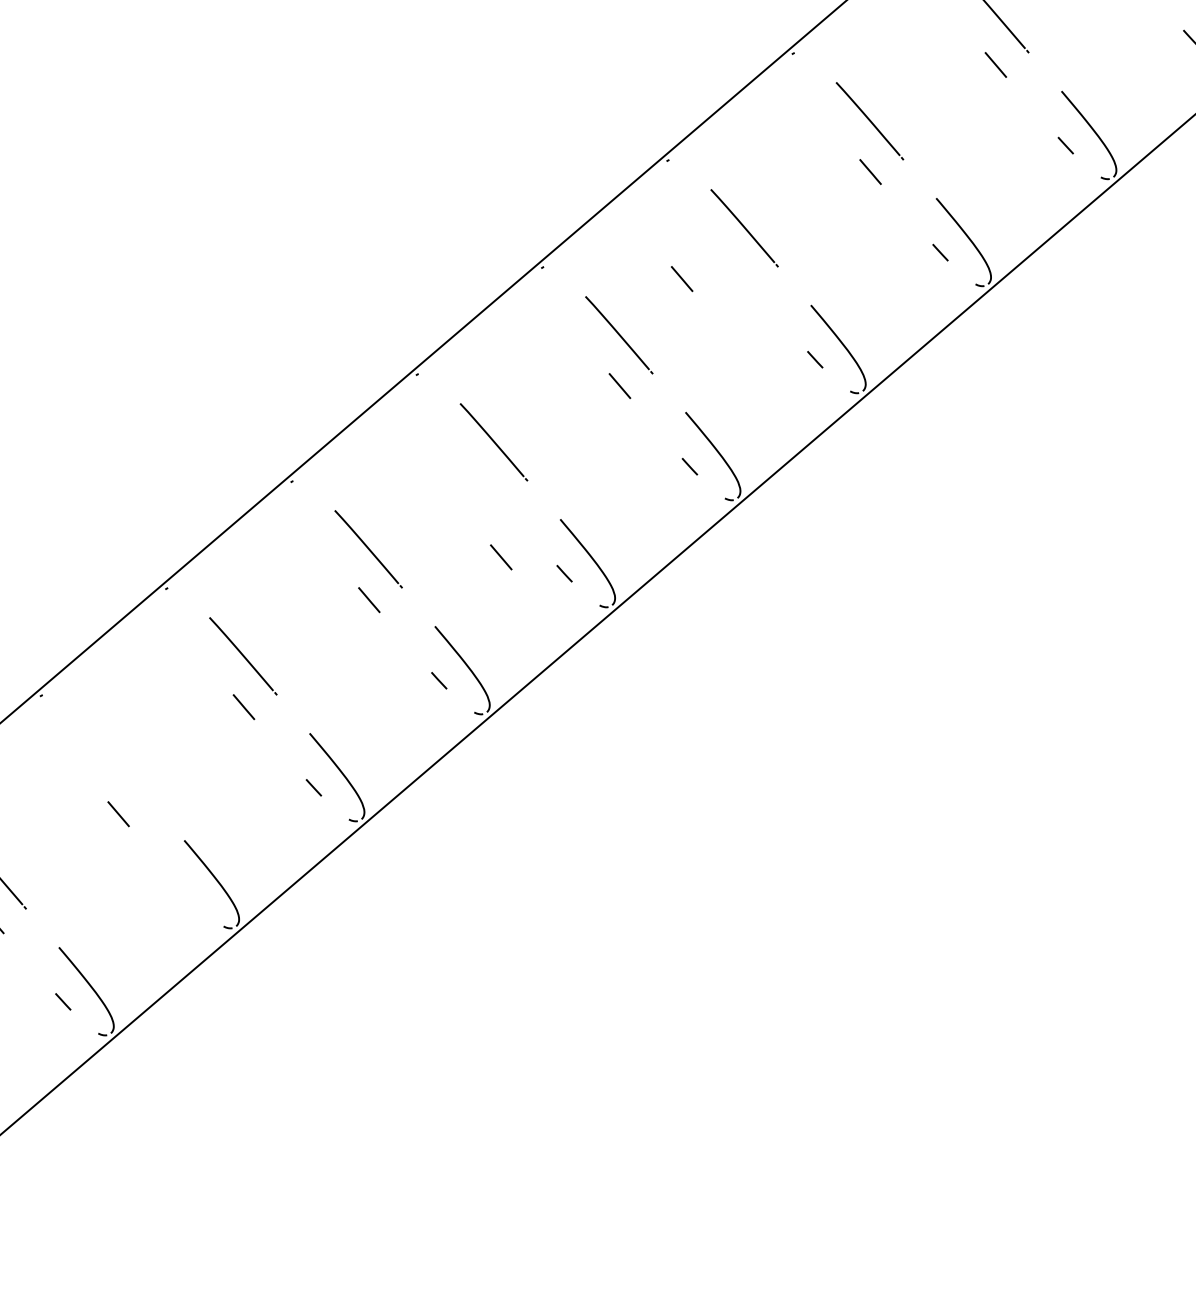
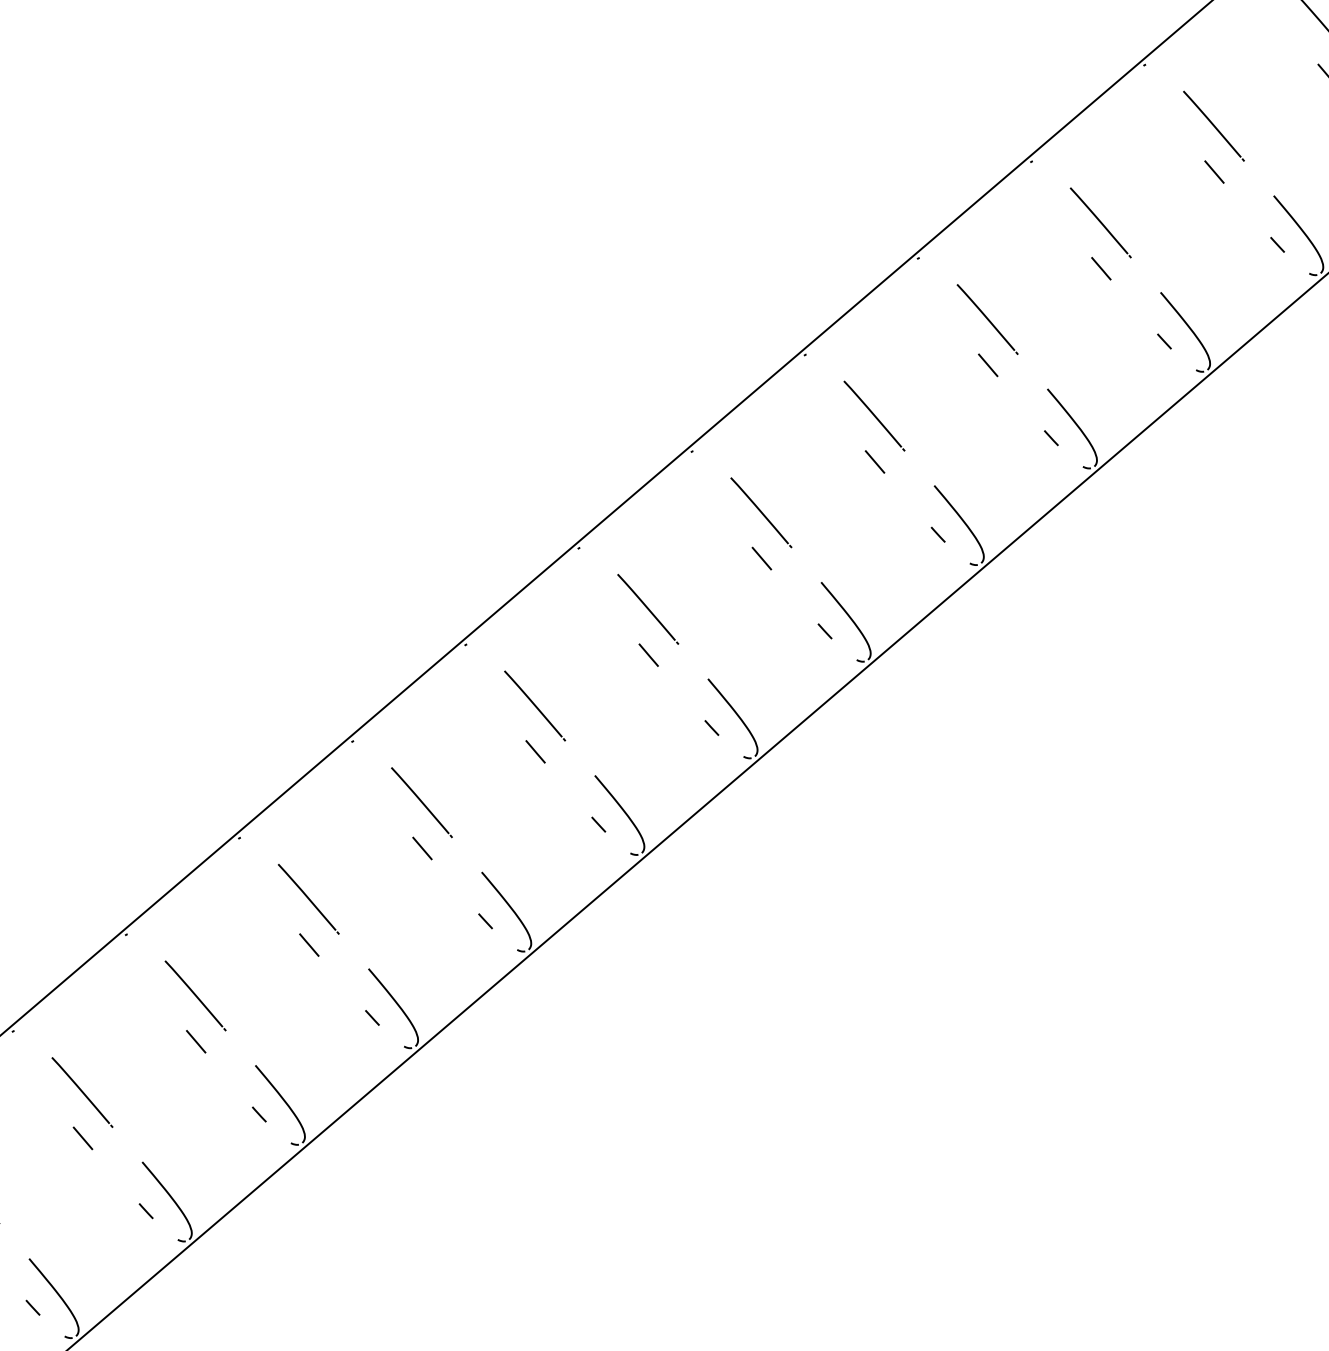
line: (682, 279) -> (988, 365), moved
line: (500, 557) -> (761, 558), moved
line: (117, 763) -> (421, 802), added
line: (188, 895) -> (485, 921), added

